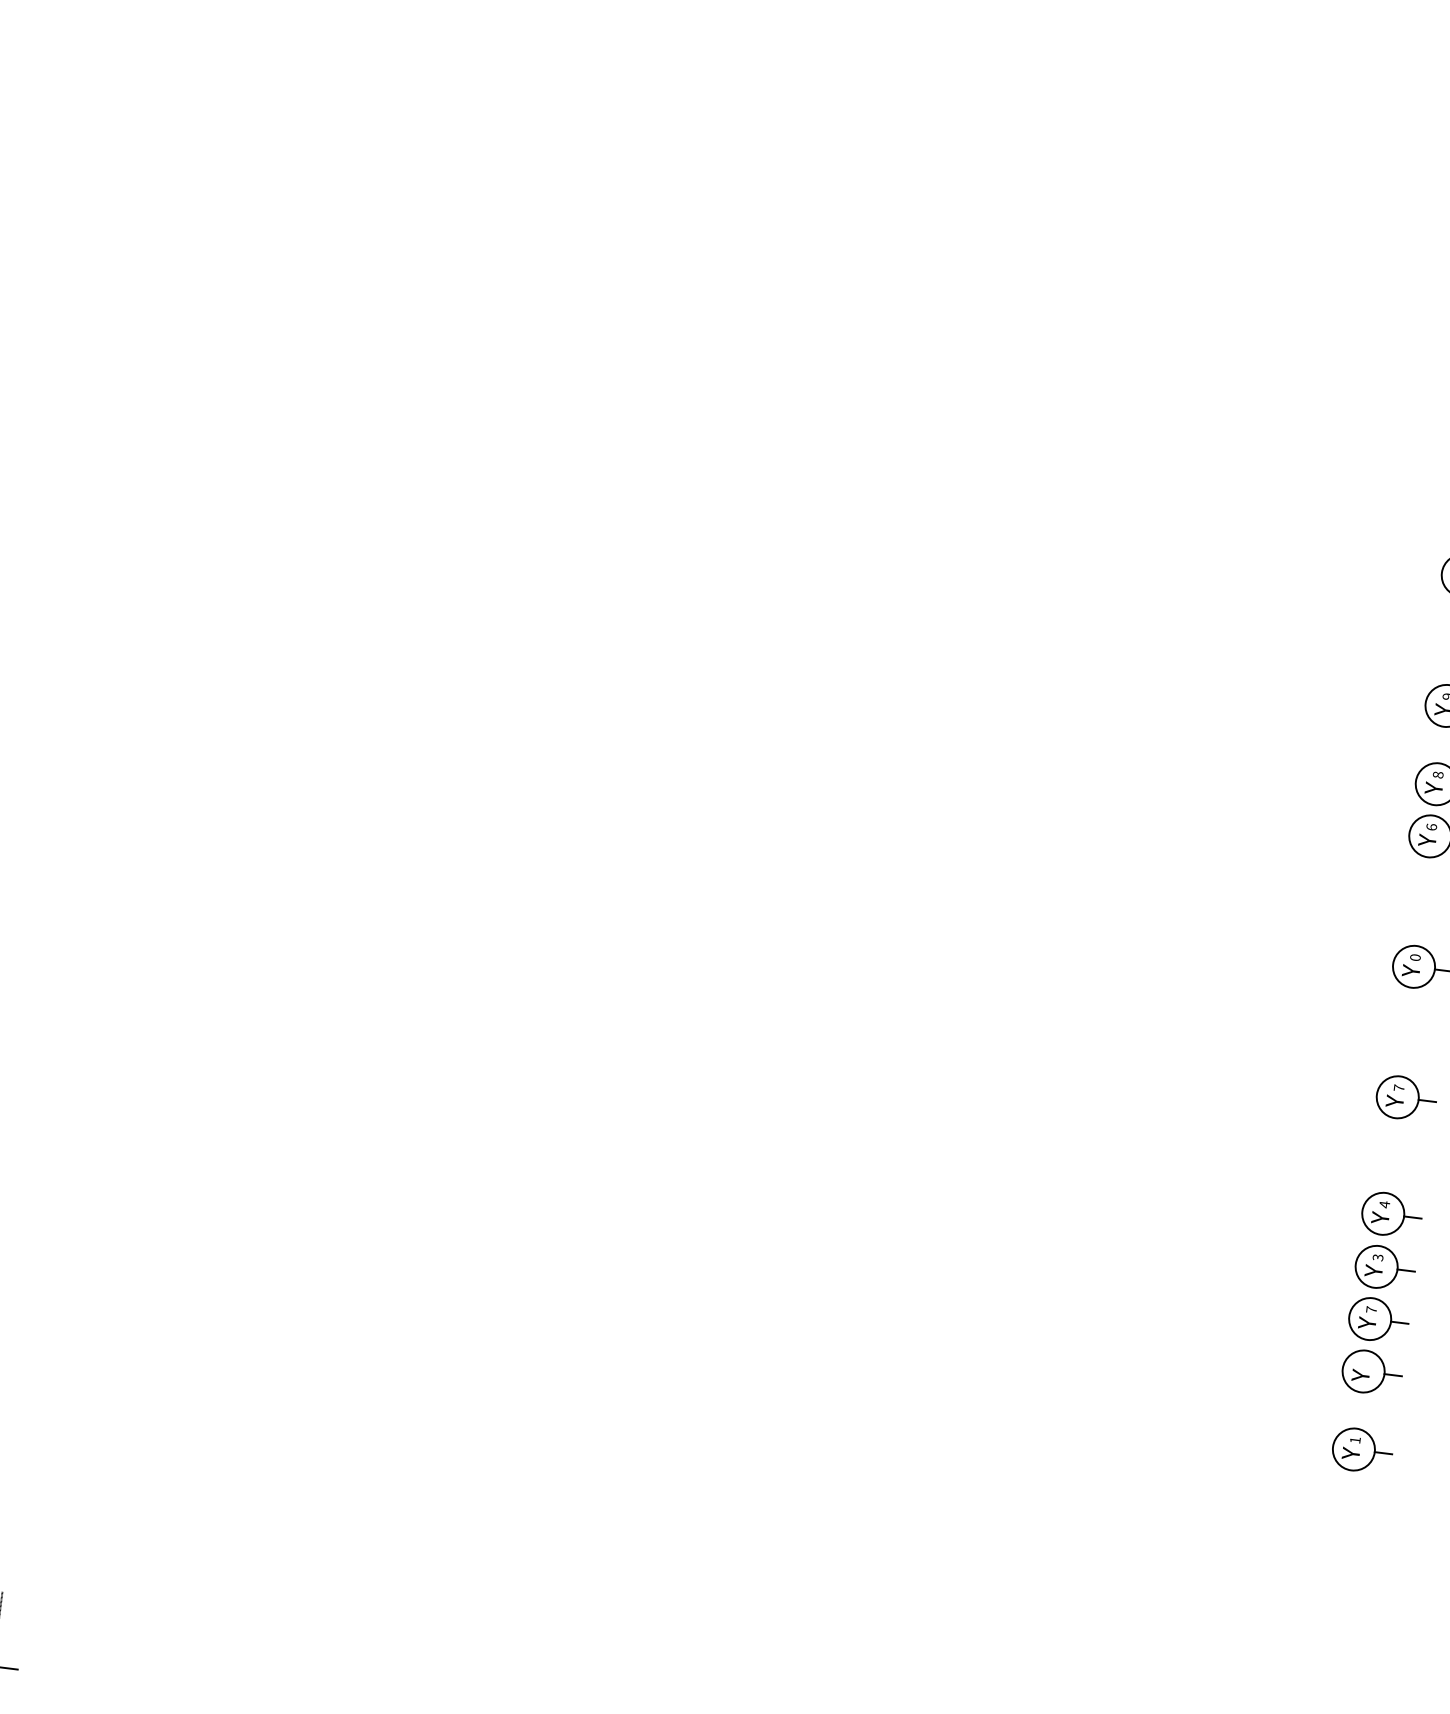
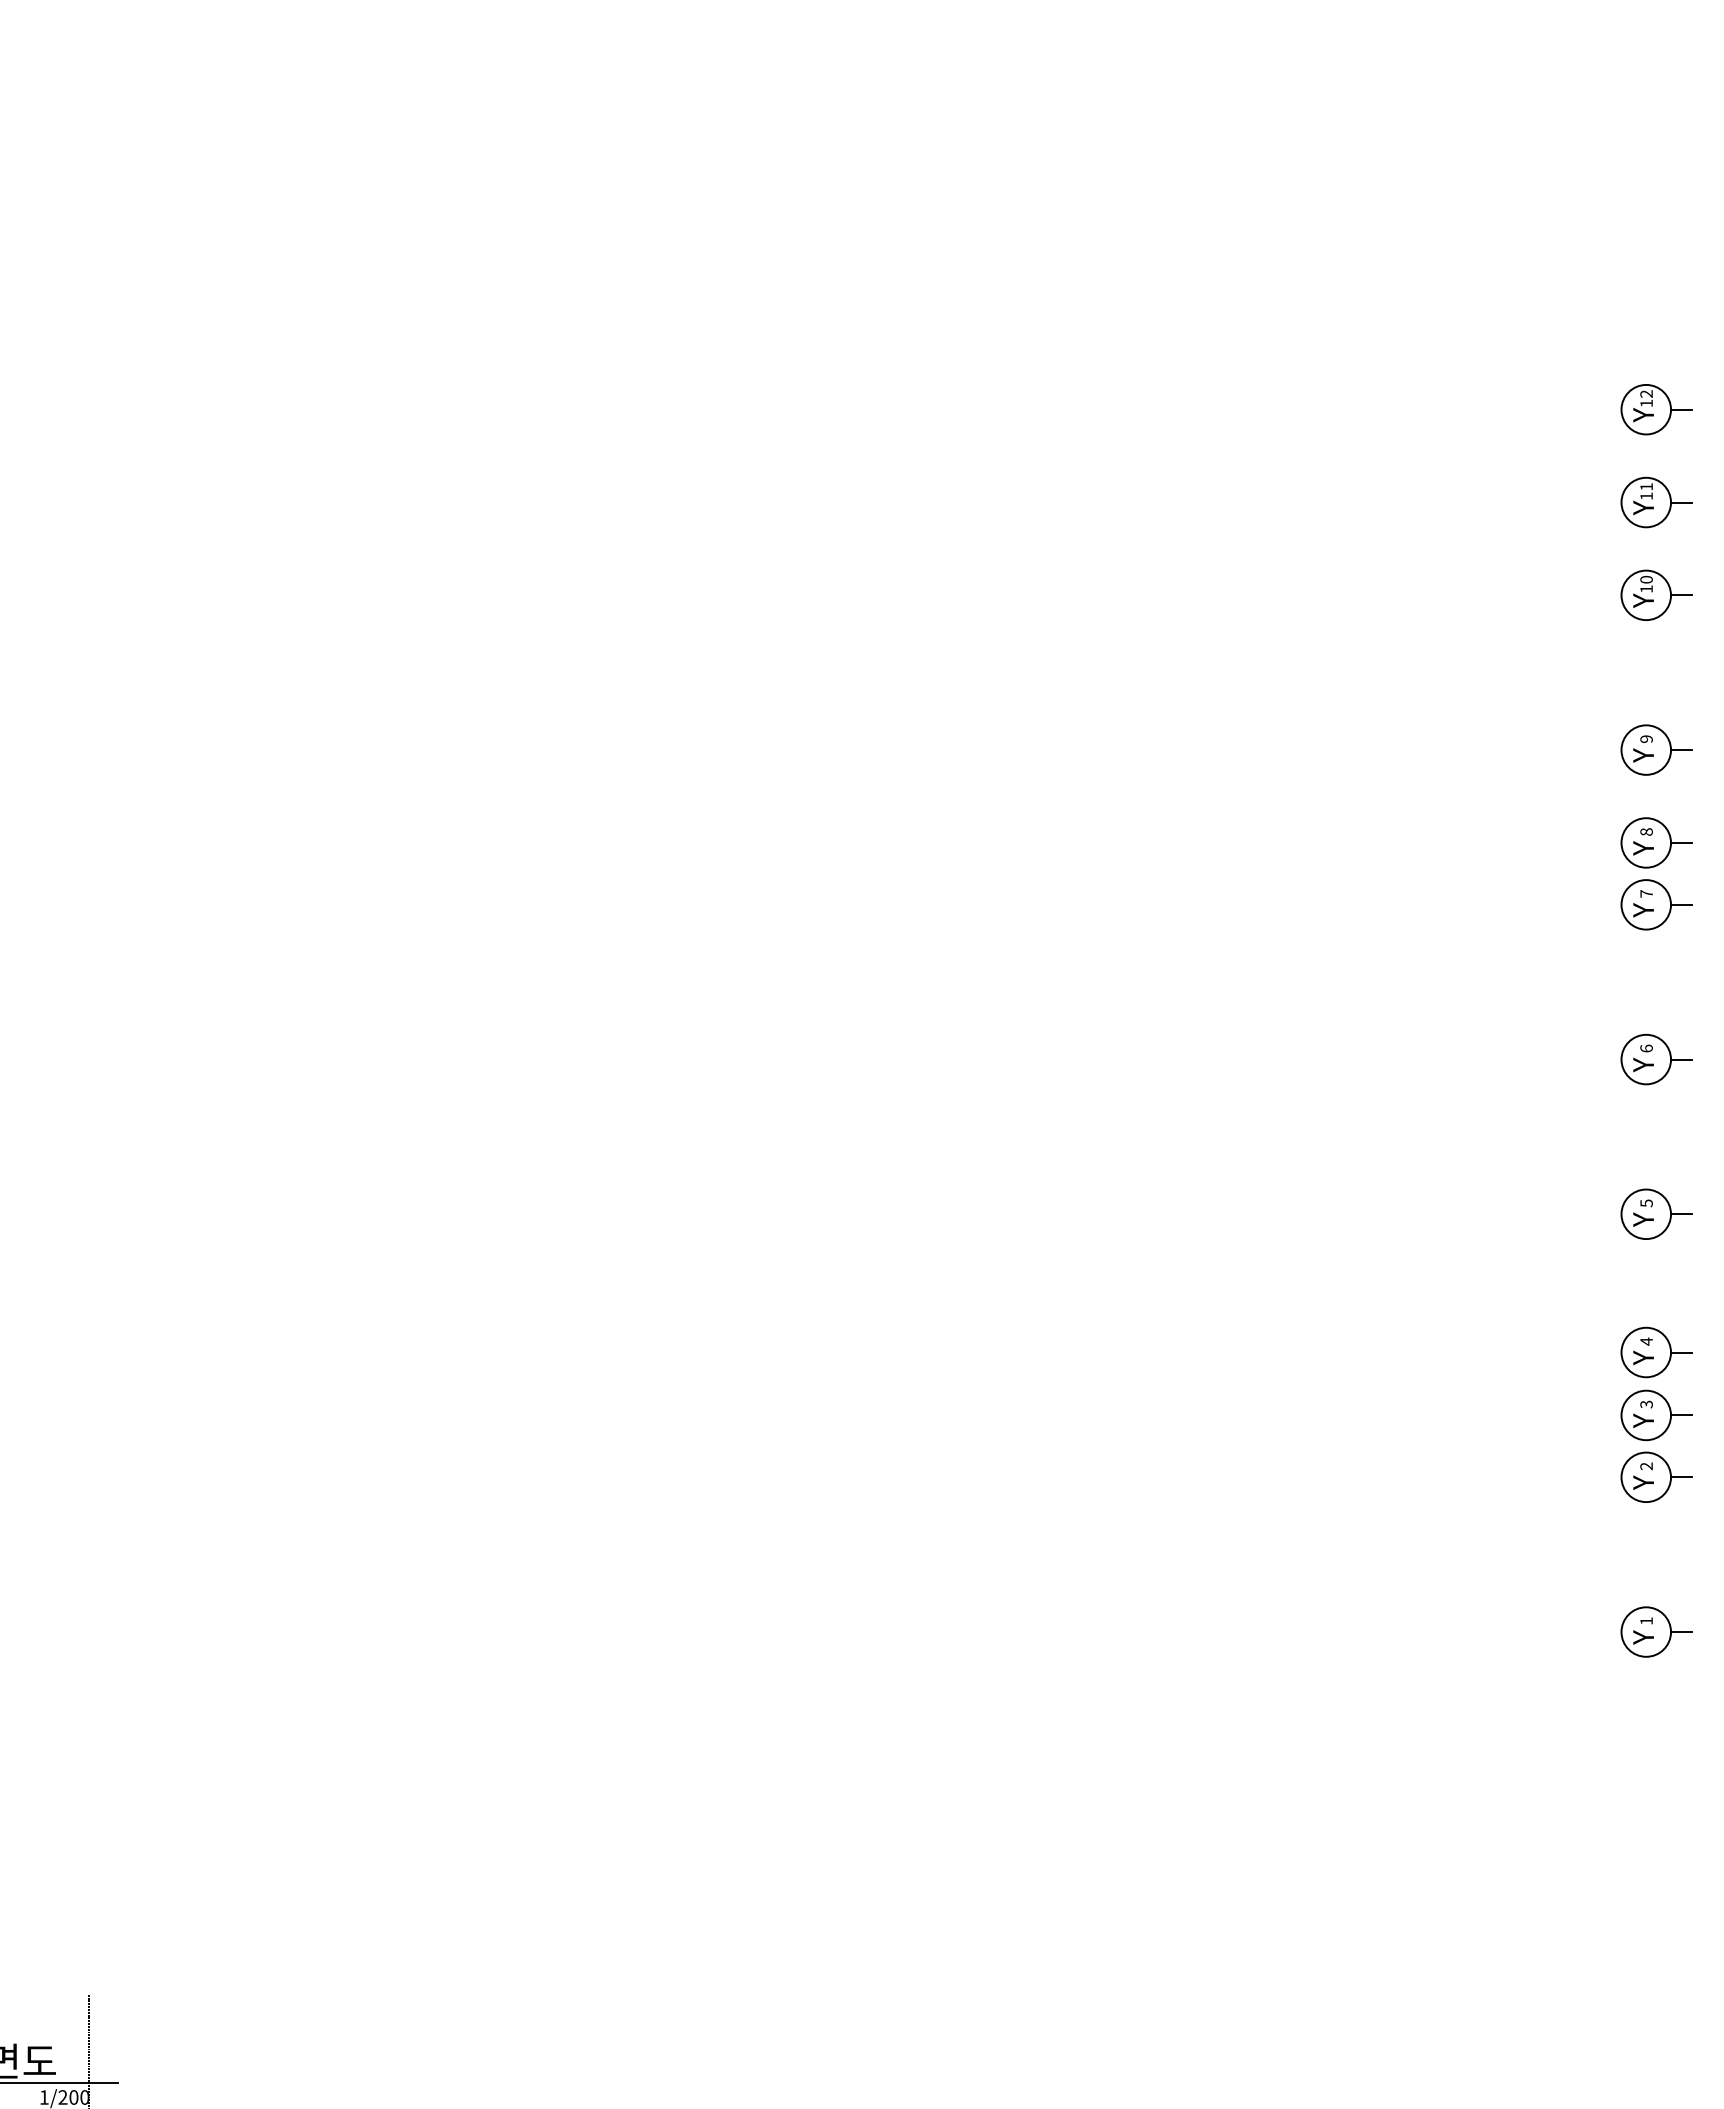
text: (1431, 826) -> (1646, 893), 6 -> 7
text: (1415, 957) -> (1646, 1048), 0 -> 6
text: (1399, 1088) -> (1646, 1203), 7 -> 5
text: (1371, 1309) -> (1646, 1466), 7 -> 2
part: (1372, 1372) -> (1656, 1539), removed

